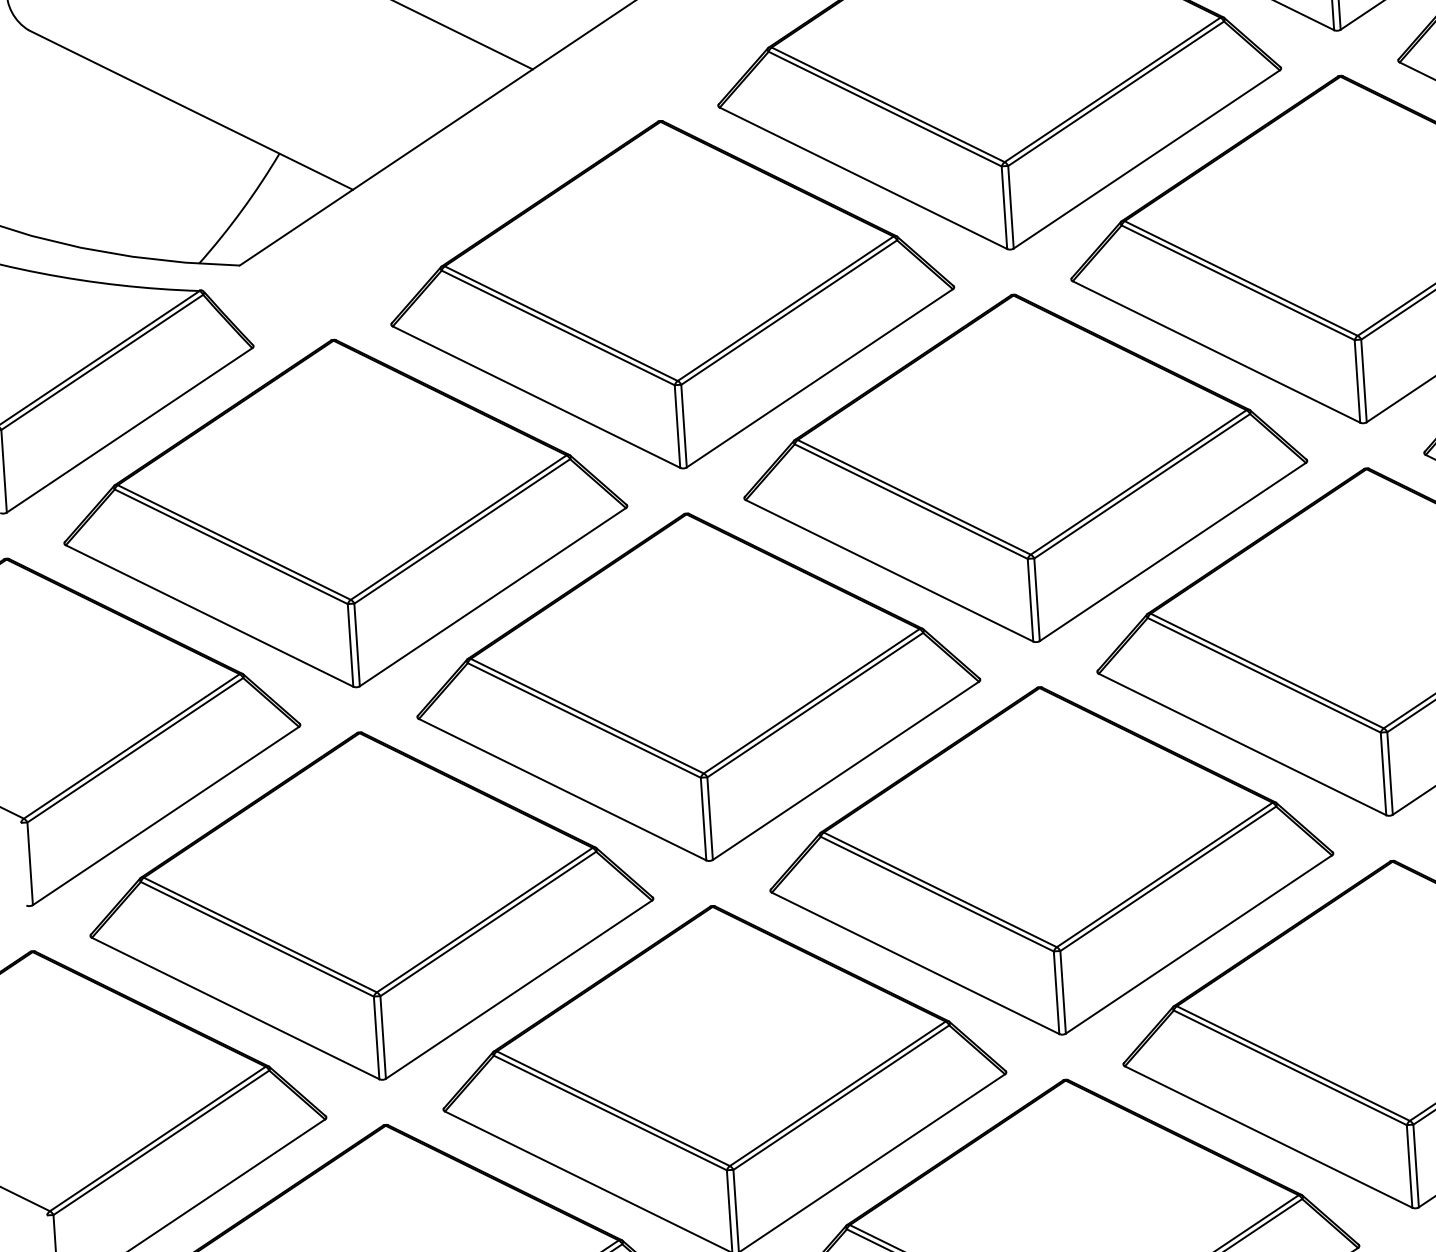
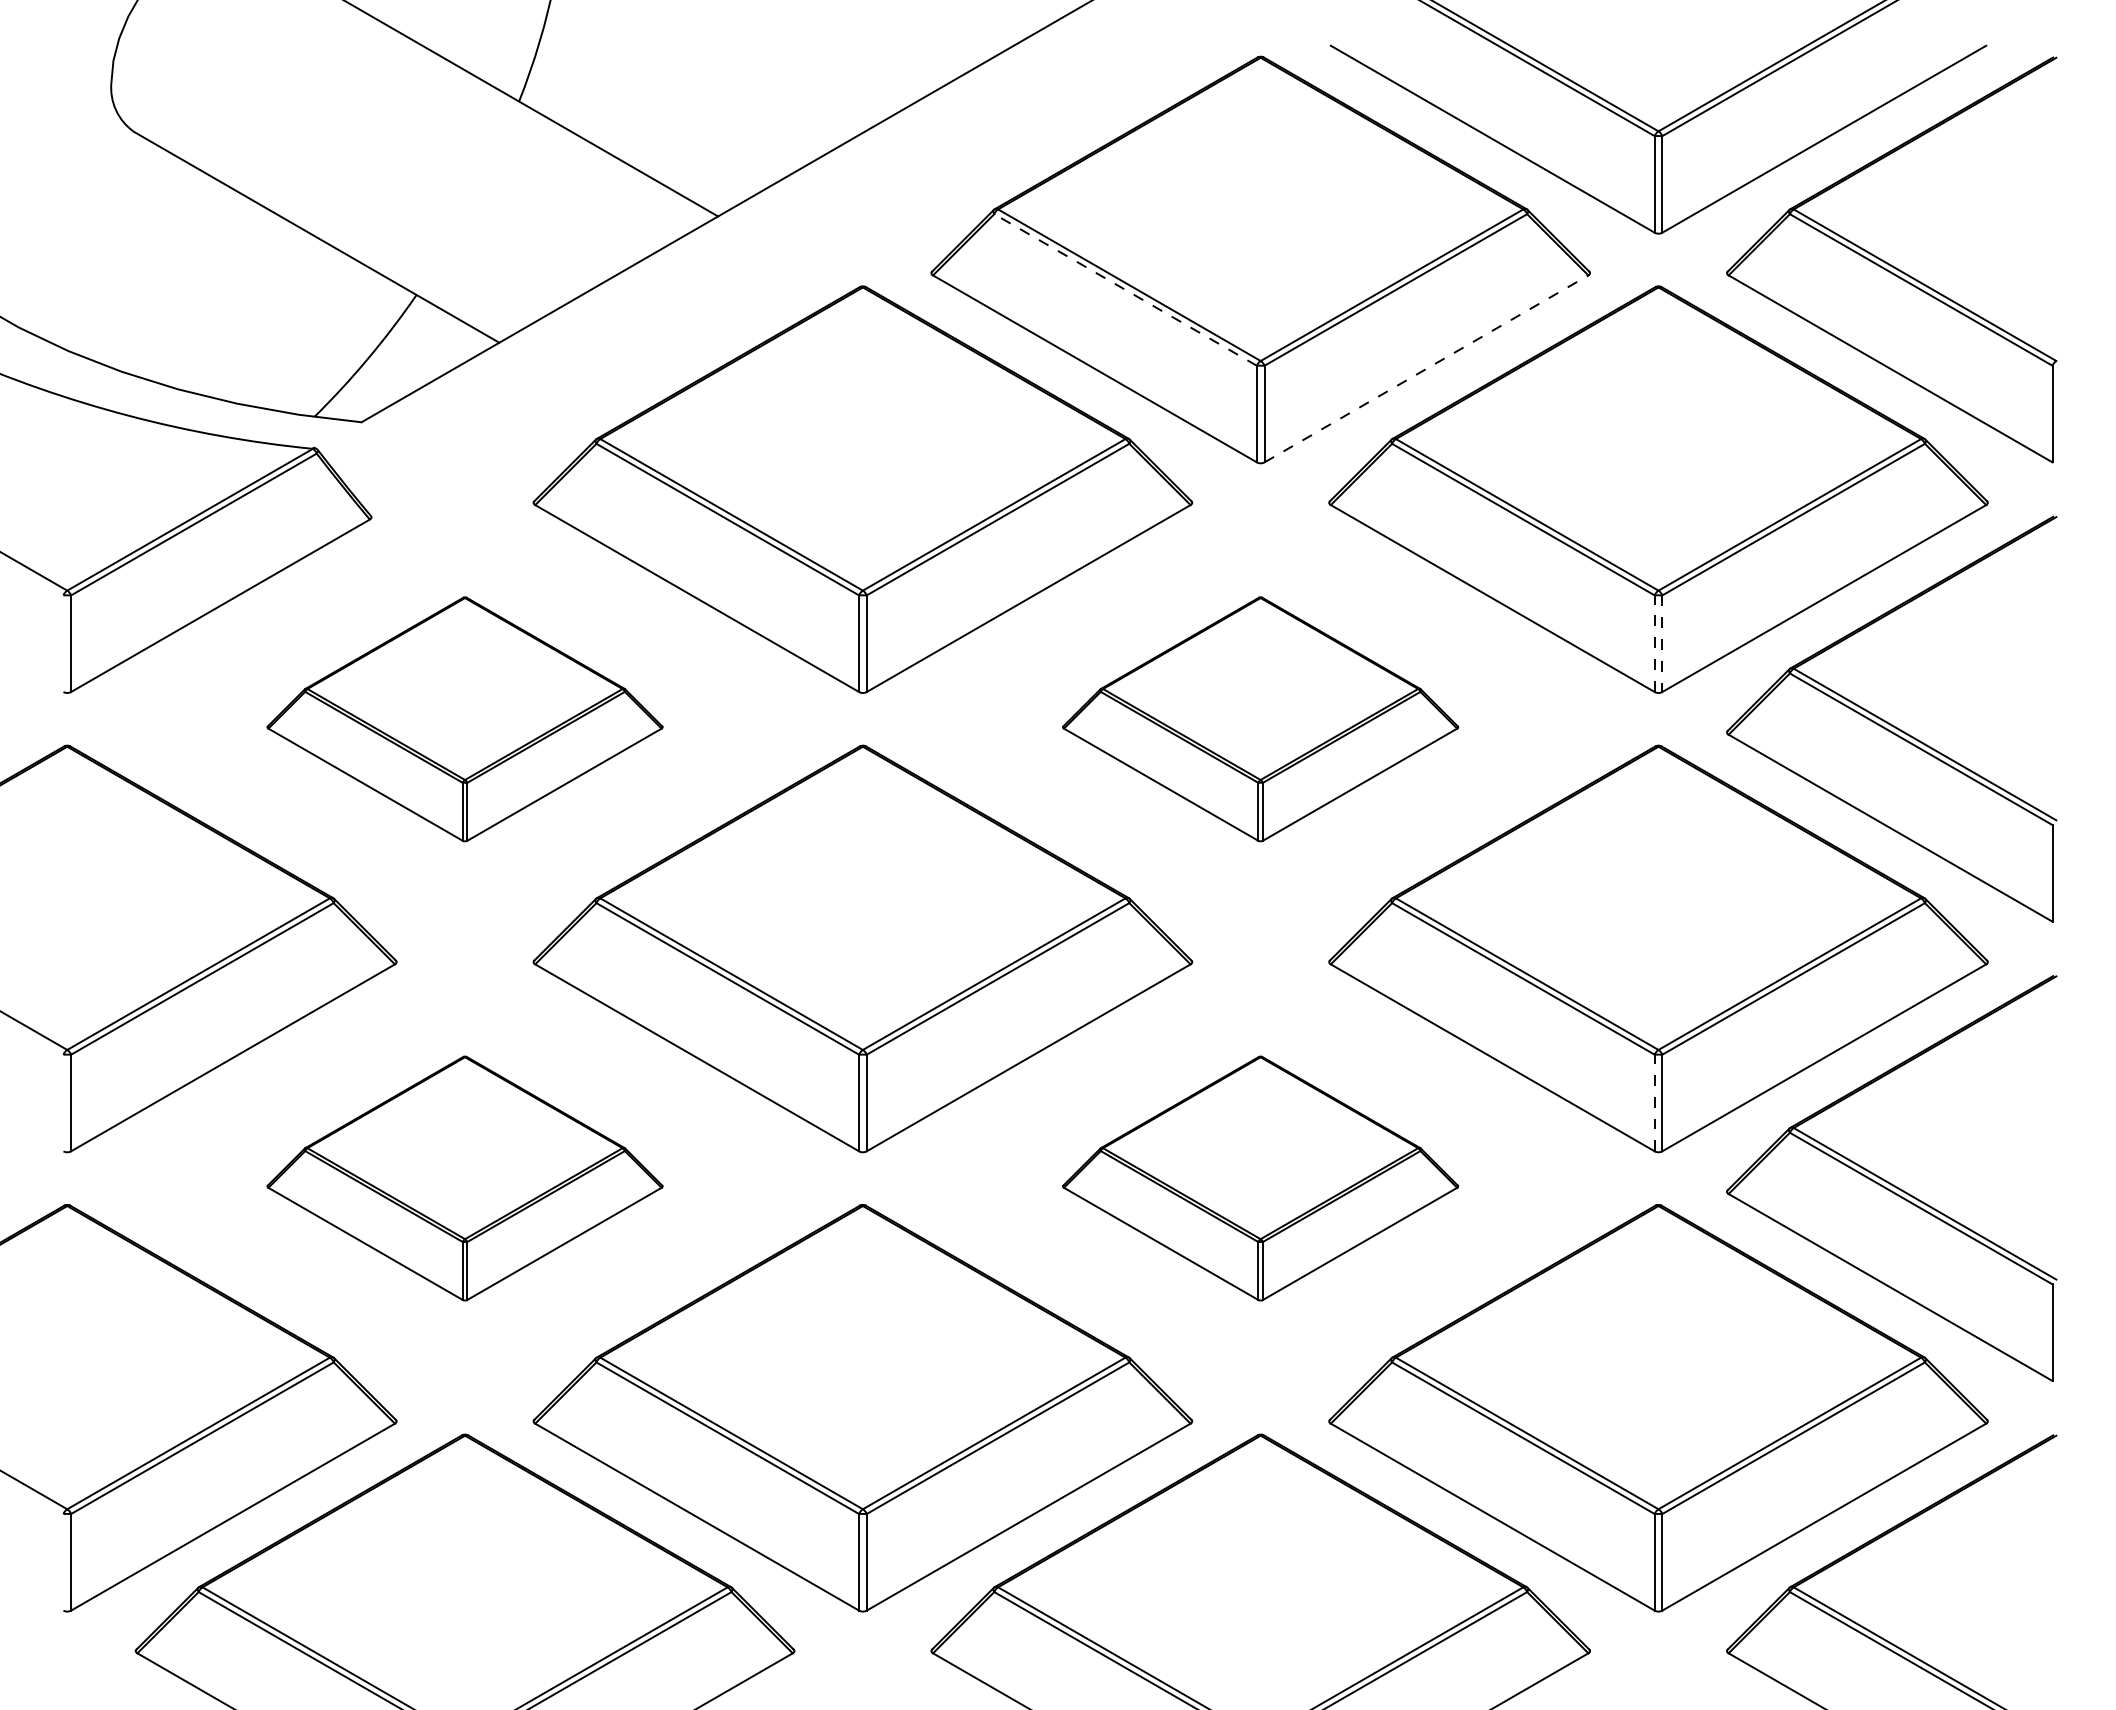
line: (885, 108) -> (1125, 289), solid -> dashed
line: (1146, 159) -> (1426, 368), solid -> dashed
line: (1357, 381) -> (1654, 643), solid -> dashed
line: (1364, 381) -> (1662, 644), solid -> dashed
part: (1024, 468) -> (1260, 719), size x0.6
part: (344, 513) -> (464, 719), size x0.6
line: (1383, 773) -> (1654, 1102), solid -> dashed
part: (1050, 860) -> (1260, 1178), size x0.6
part: (370, 905) -> (464, 1178), size x0.6

